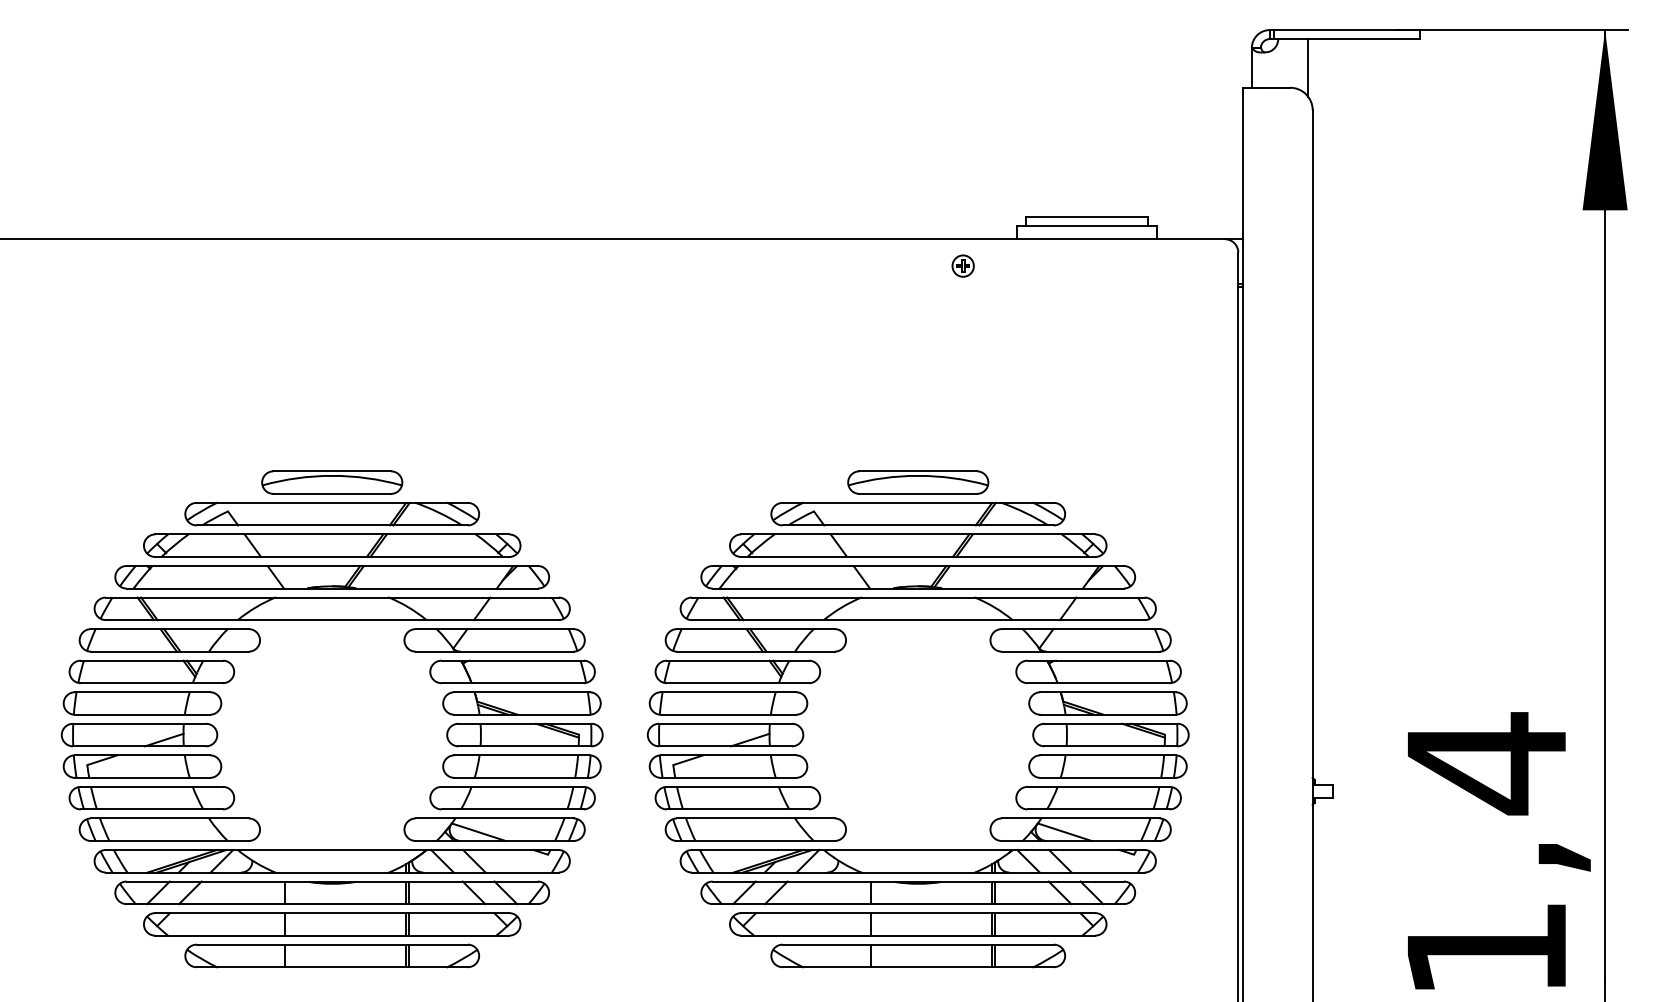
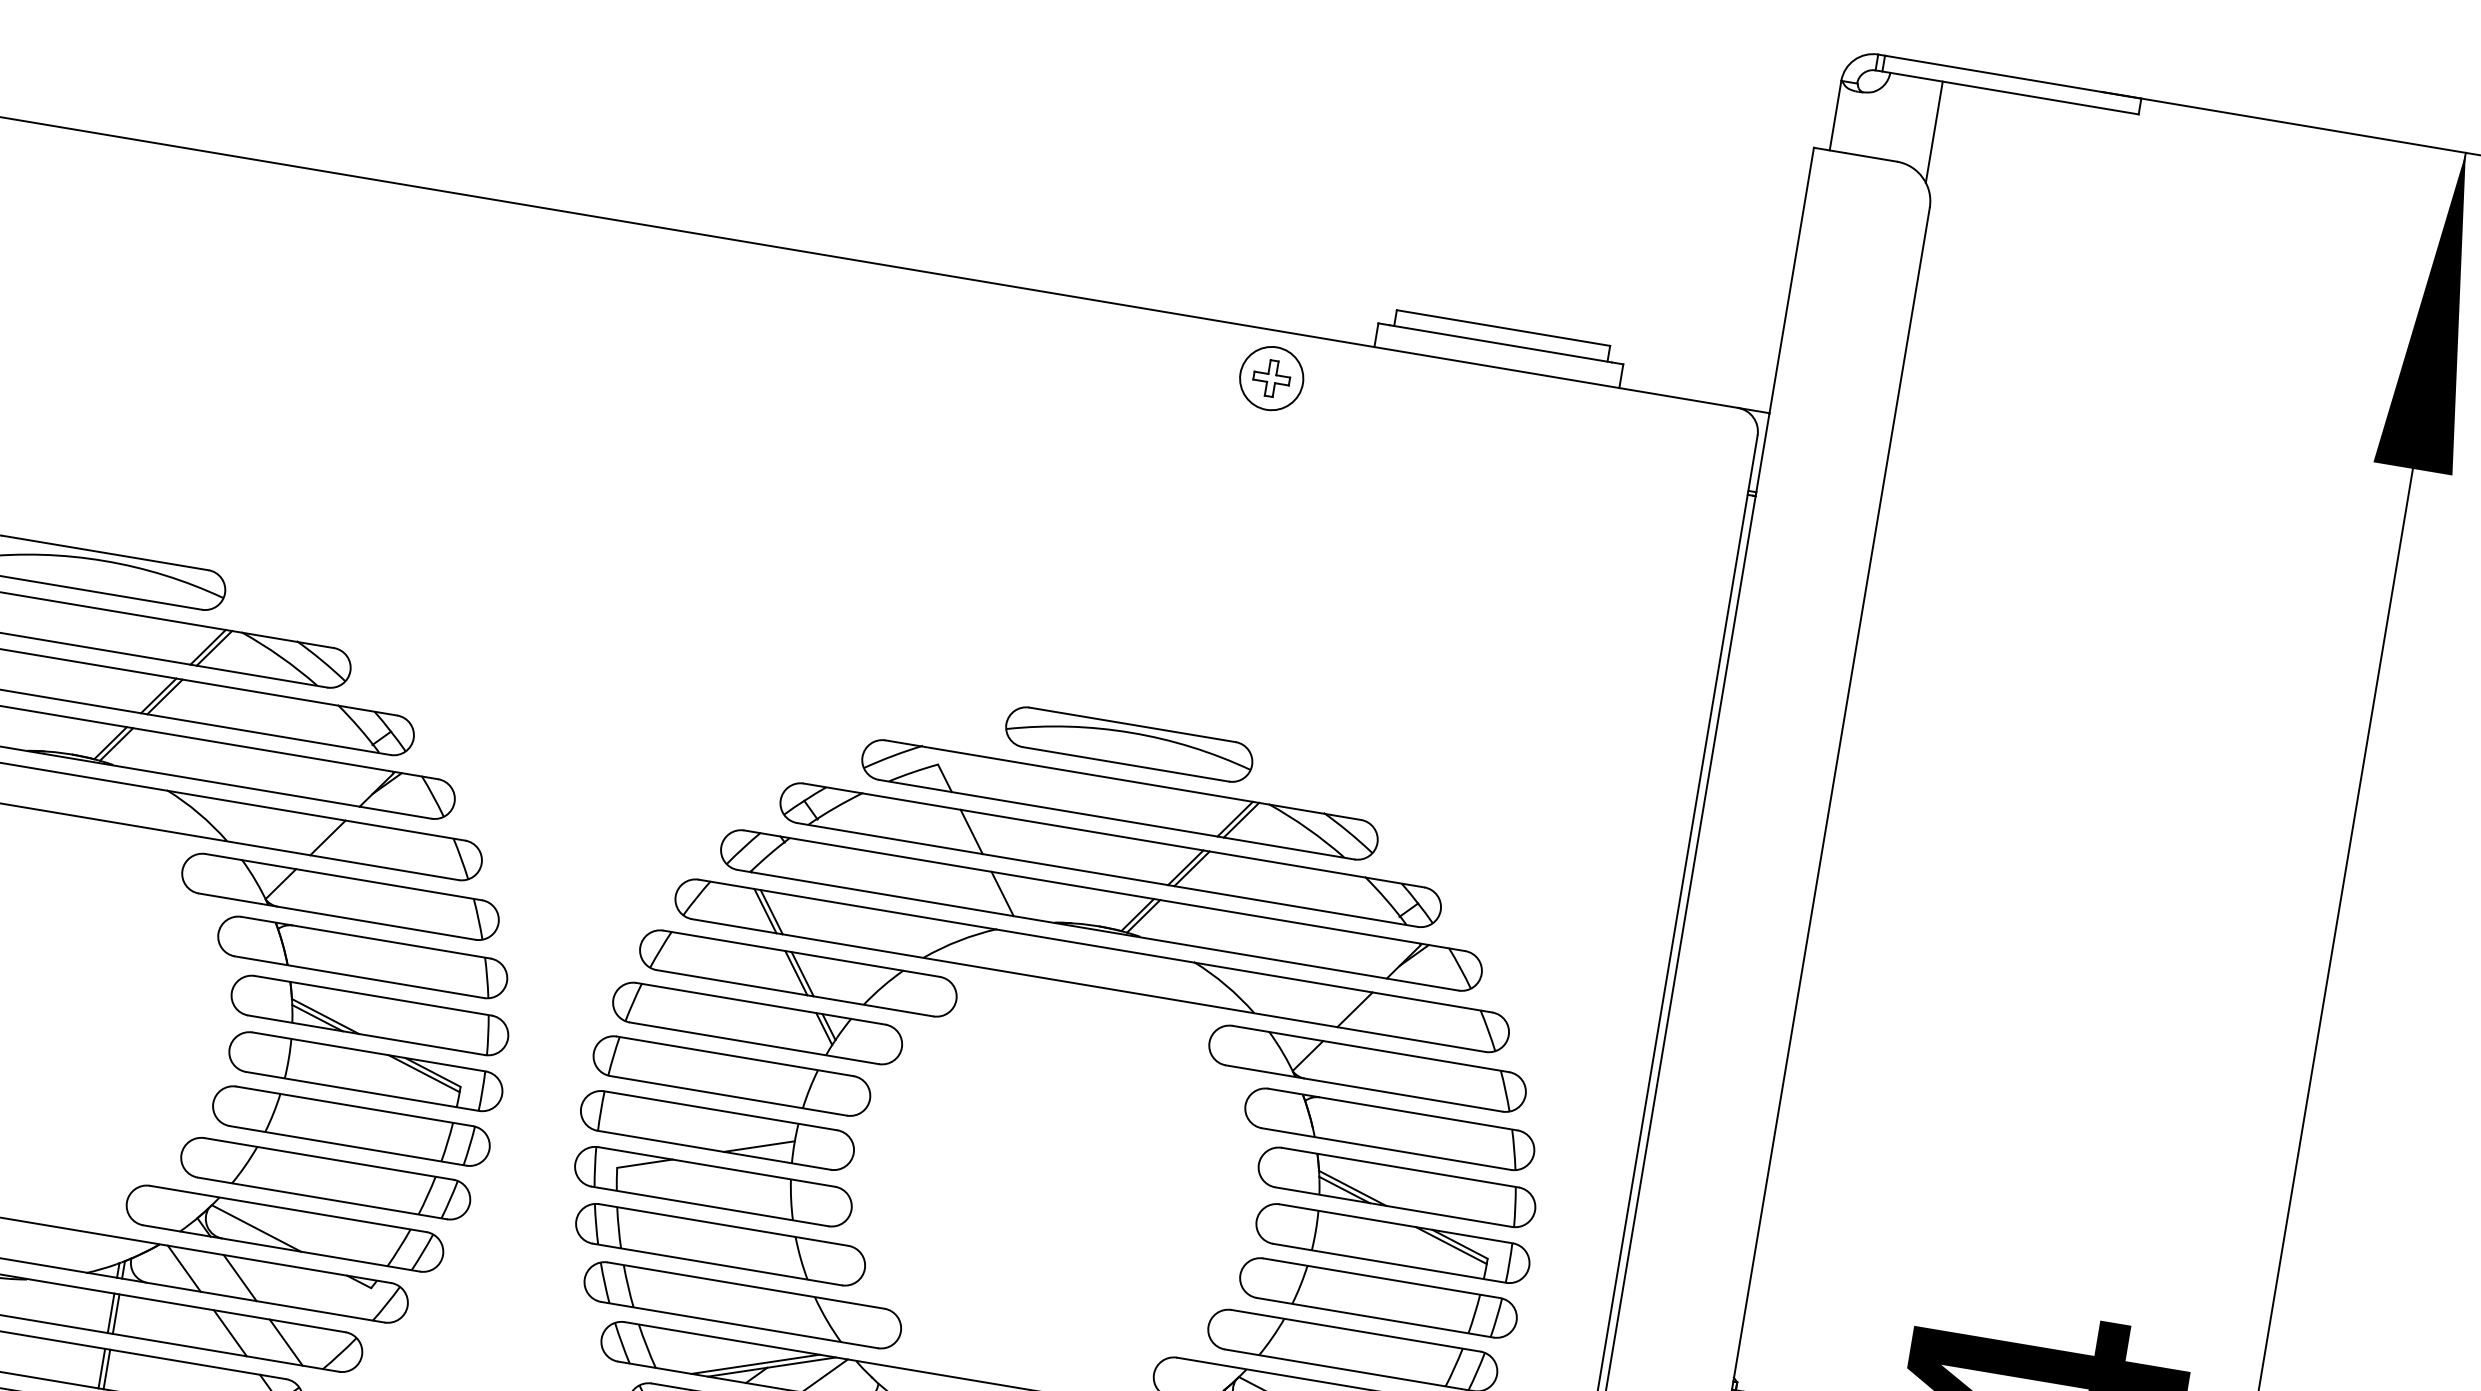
part: (962, 265) -> (1270, 377), size x1.67

